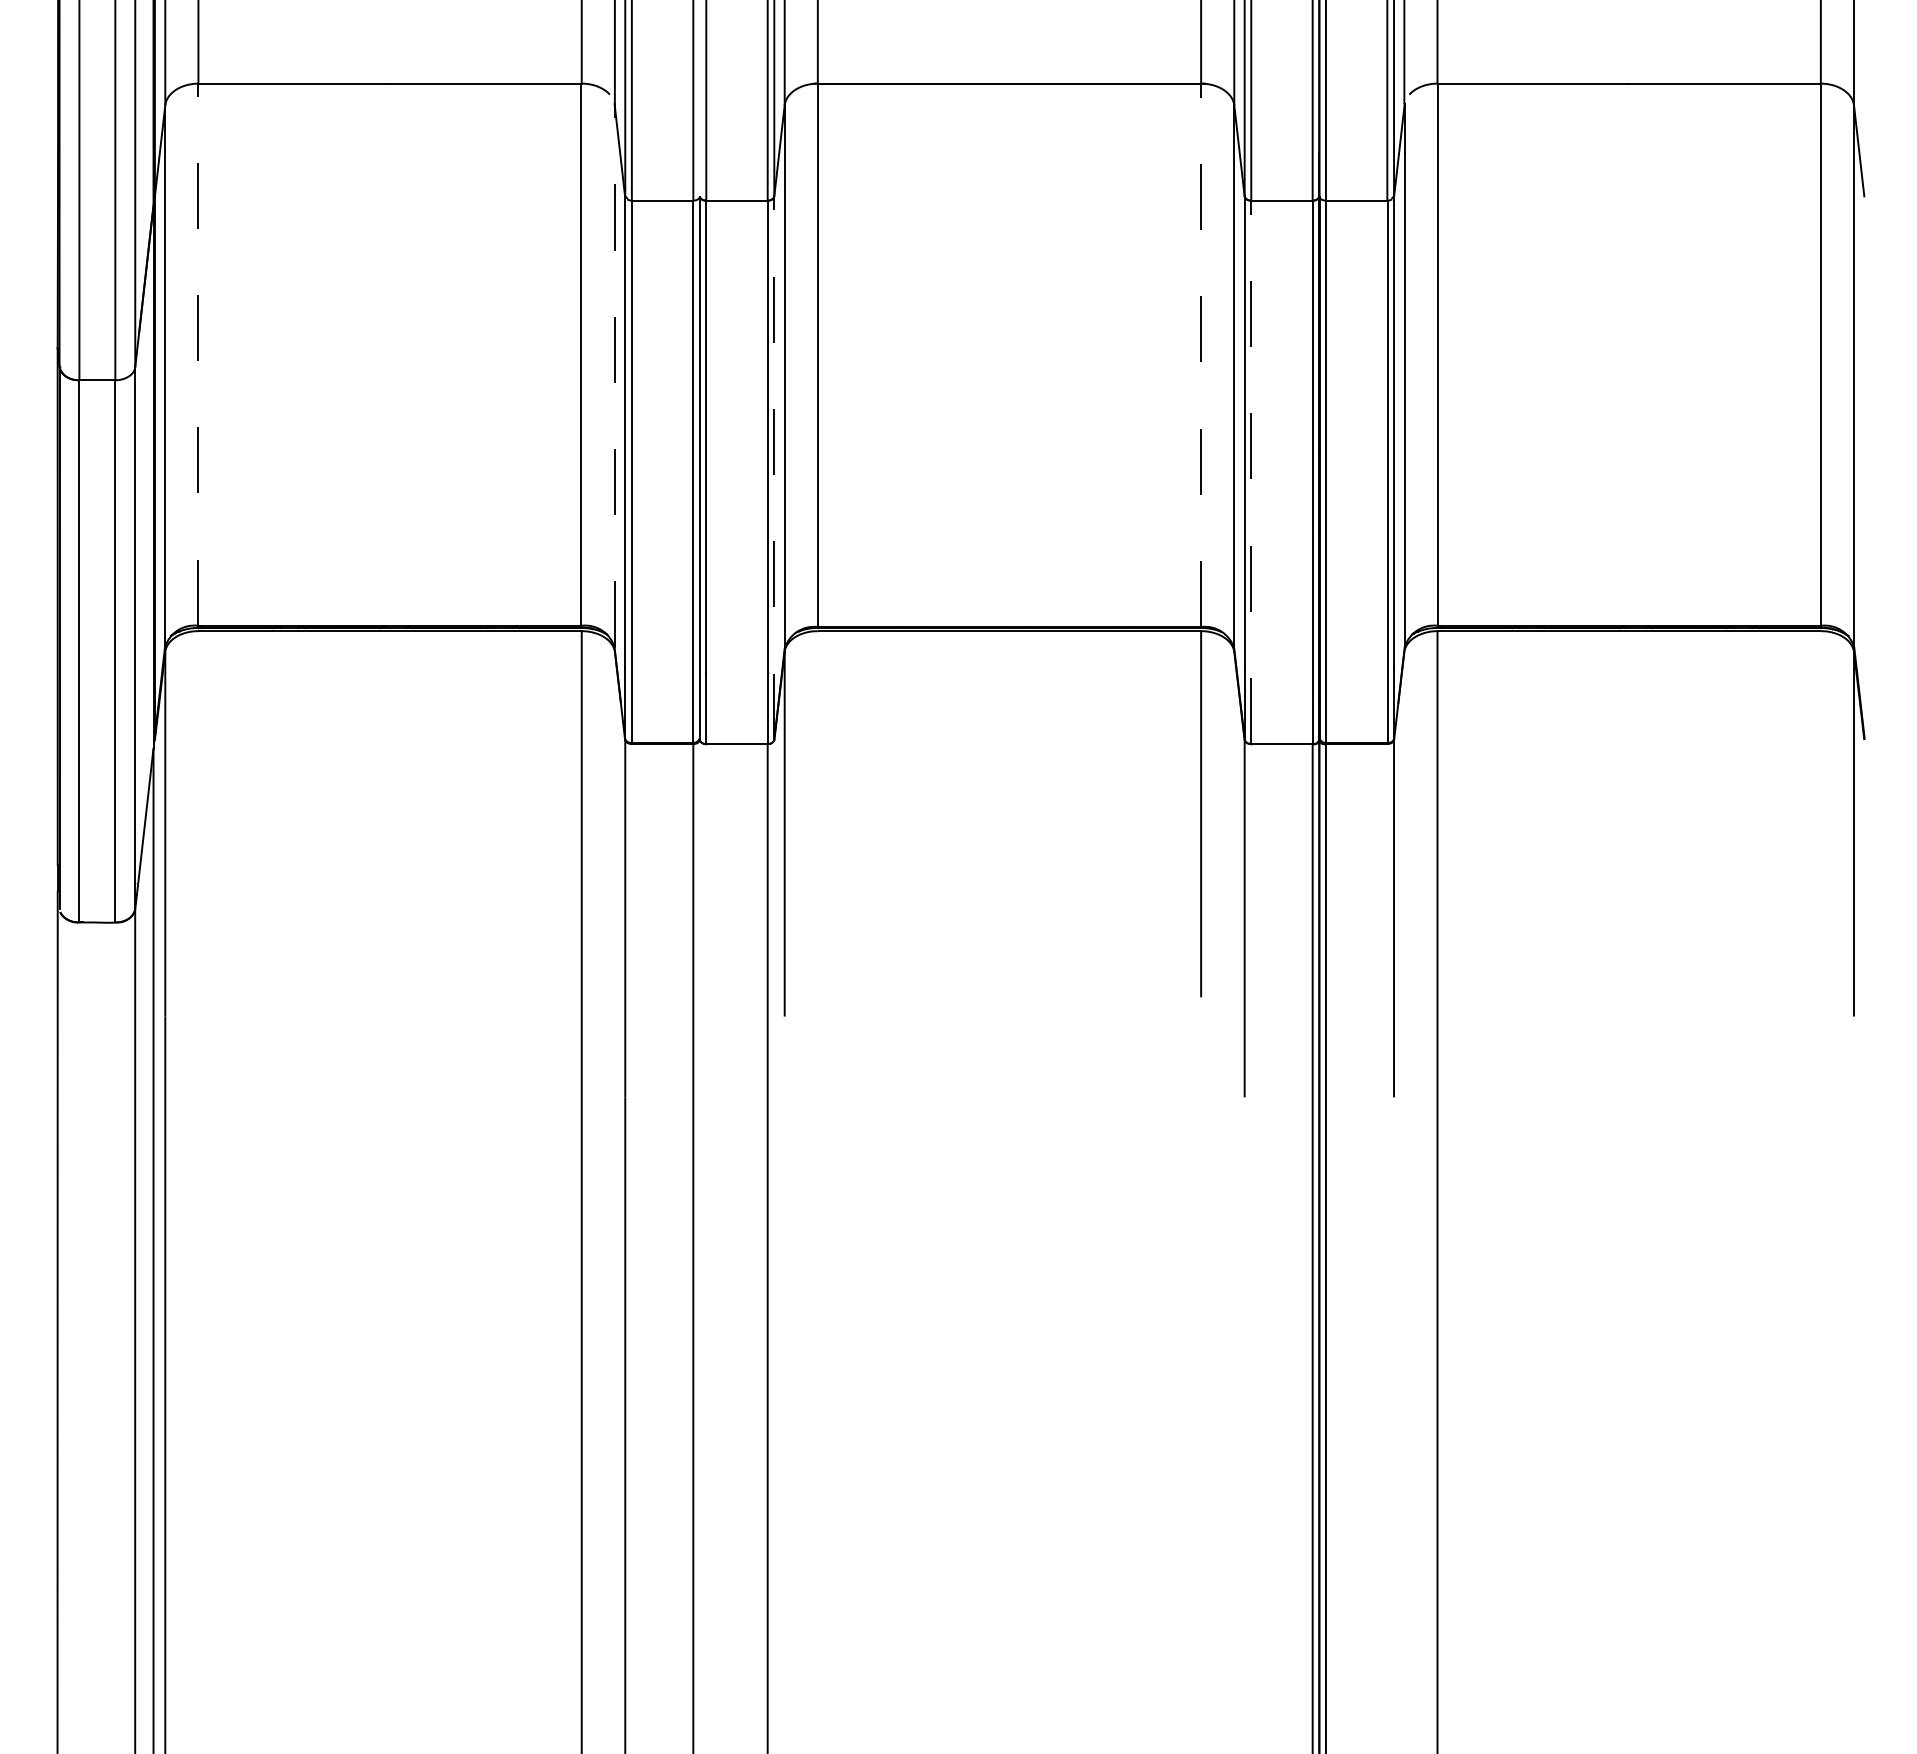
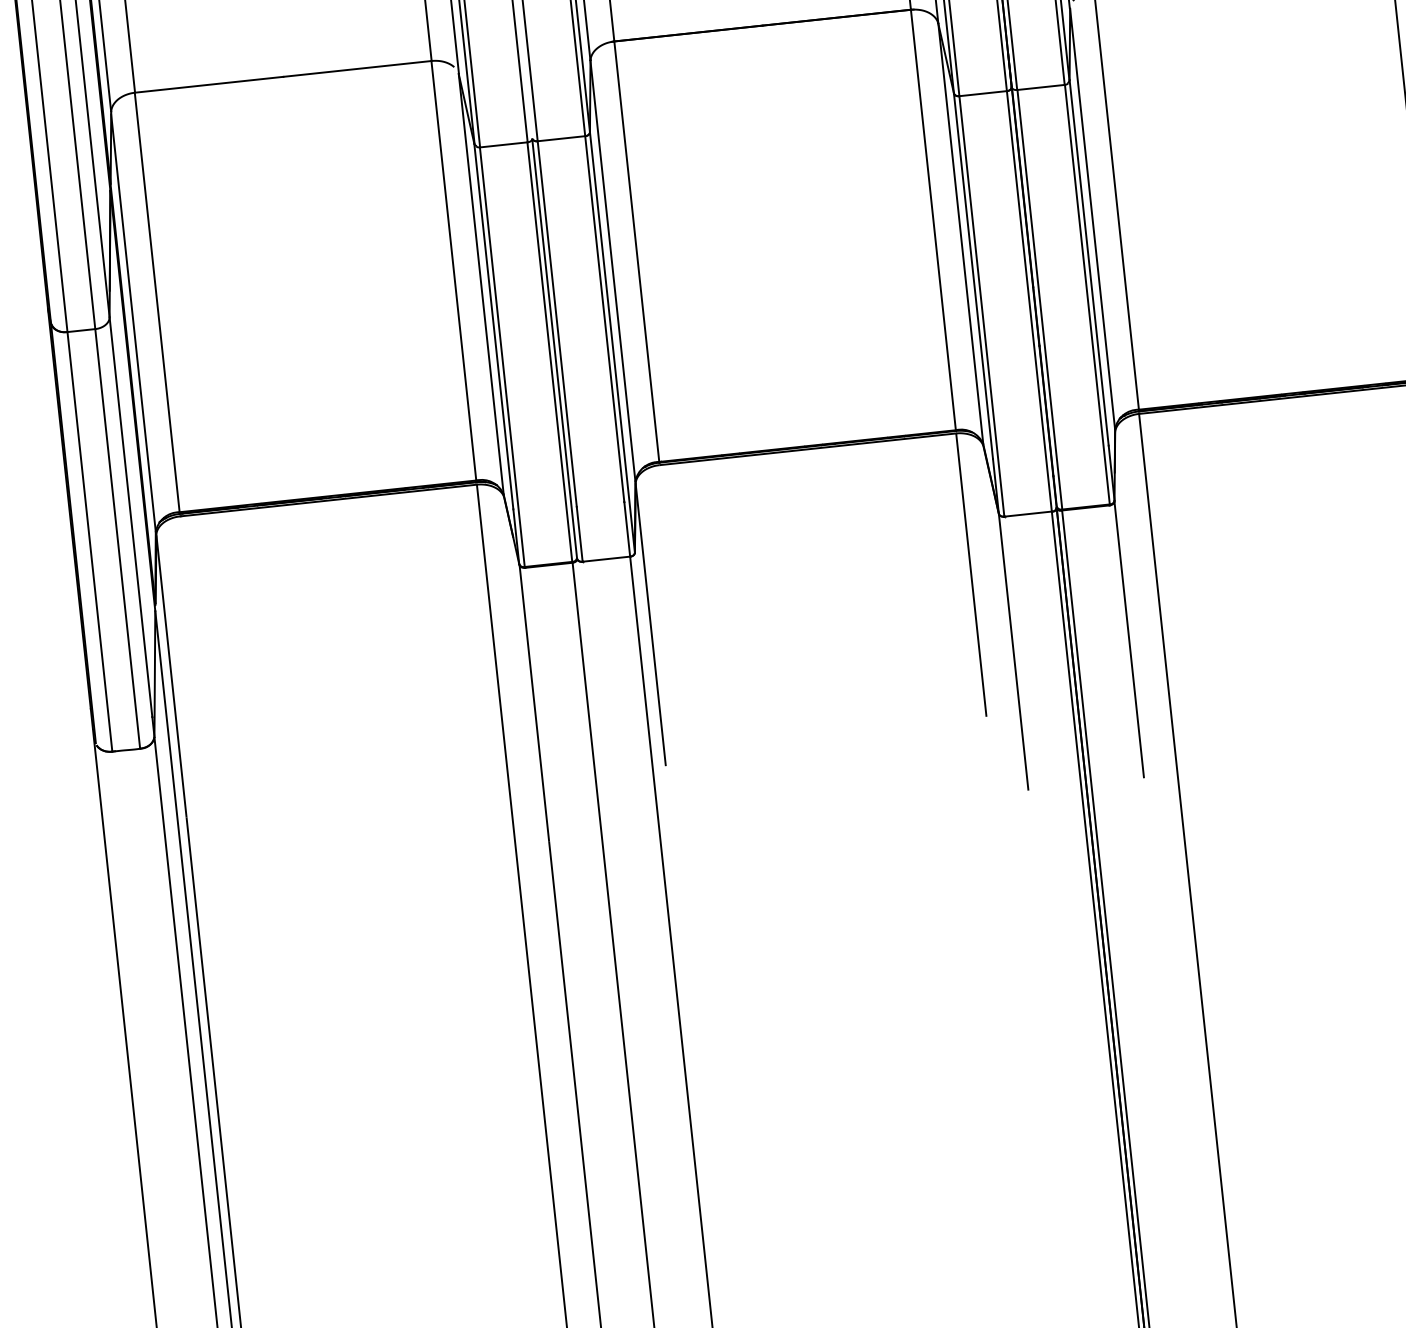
line: (198, 354) -> (157, 302), dashed -> solid
line: (1201, 355) -> (933, 220), dashed -> solid
line: (614, 375) -> (481, 284), dashed -> solid
line: (774, 468) -> (612, 342), dashed -> solid
line: (1251, 472) -> (982, 306), dashed -> solid

